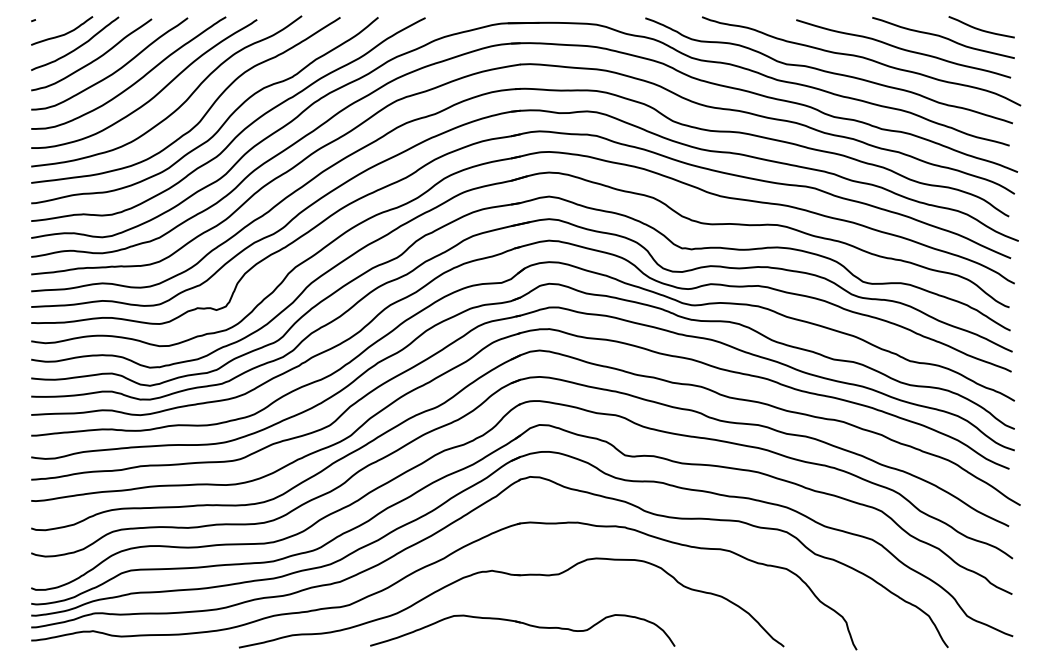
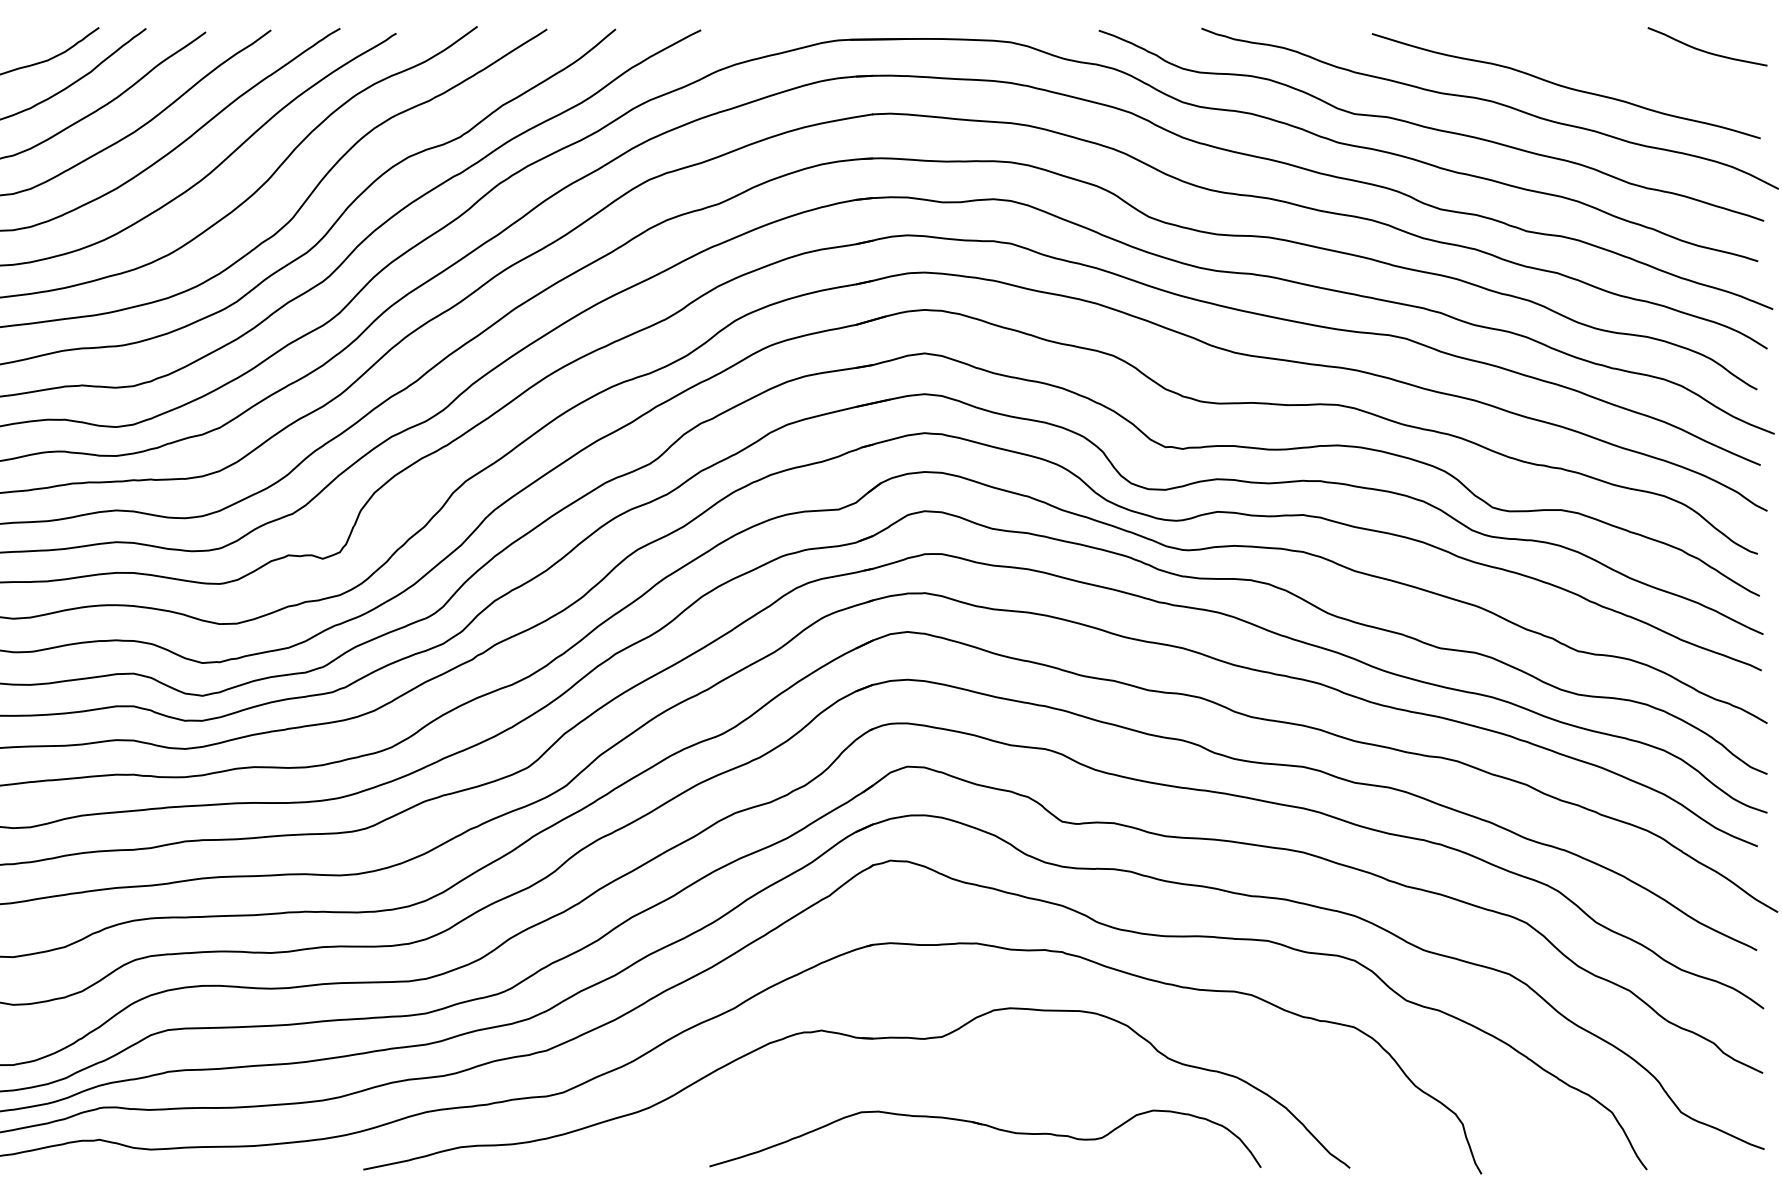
curve: (943, 37) -> (1638, 65), removed
part: (523, 624) -> (986, 1127), moved

